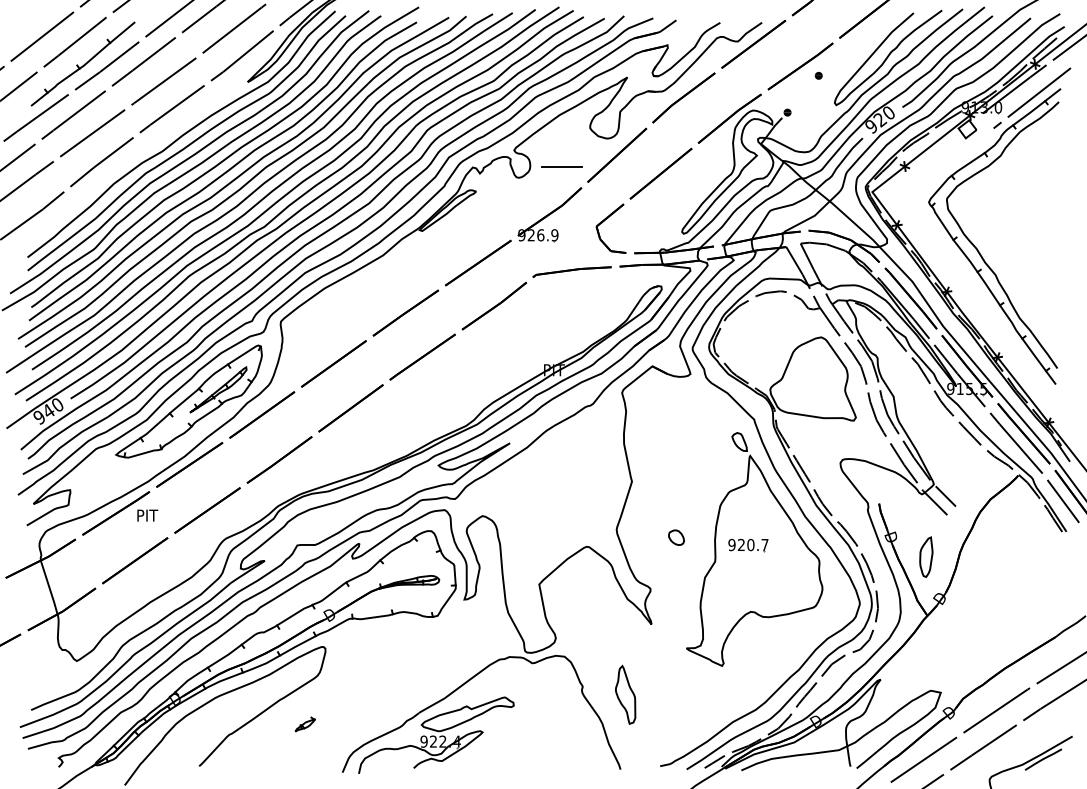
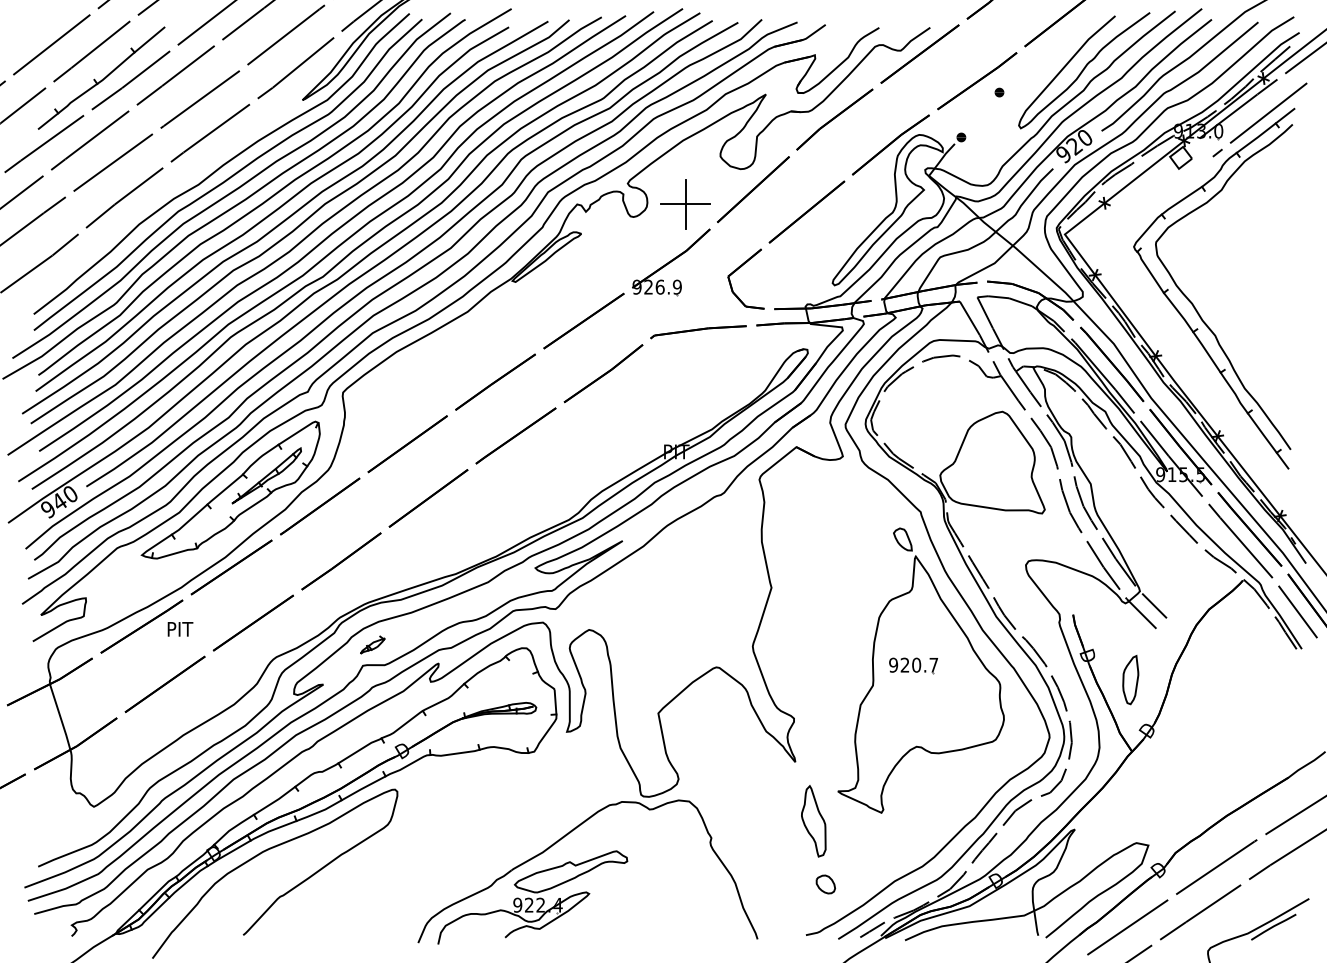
line: (561, 167) -> (685, 204), added
part: (676, 537) -> (825, 884), moved
part: (625, 694) -> (813, 820), moved
part: (304, 724) -> (371, 645), moved

